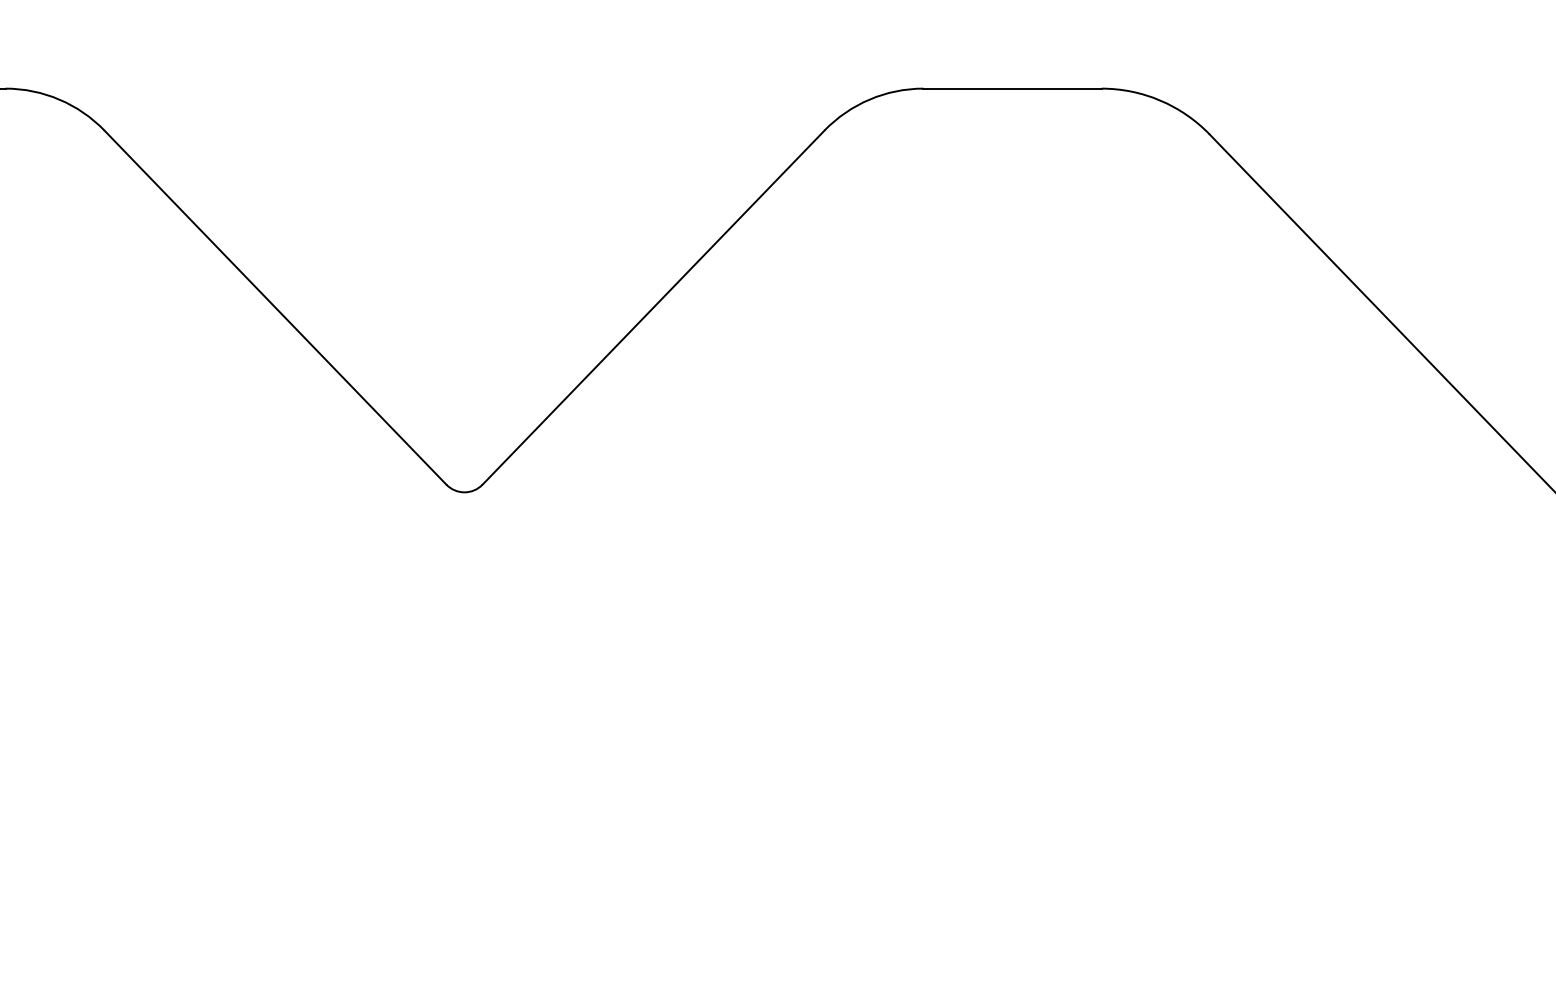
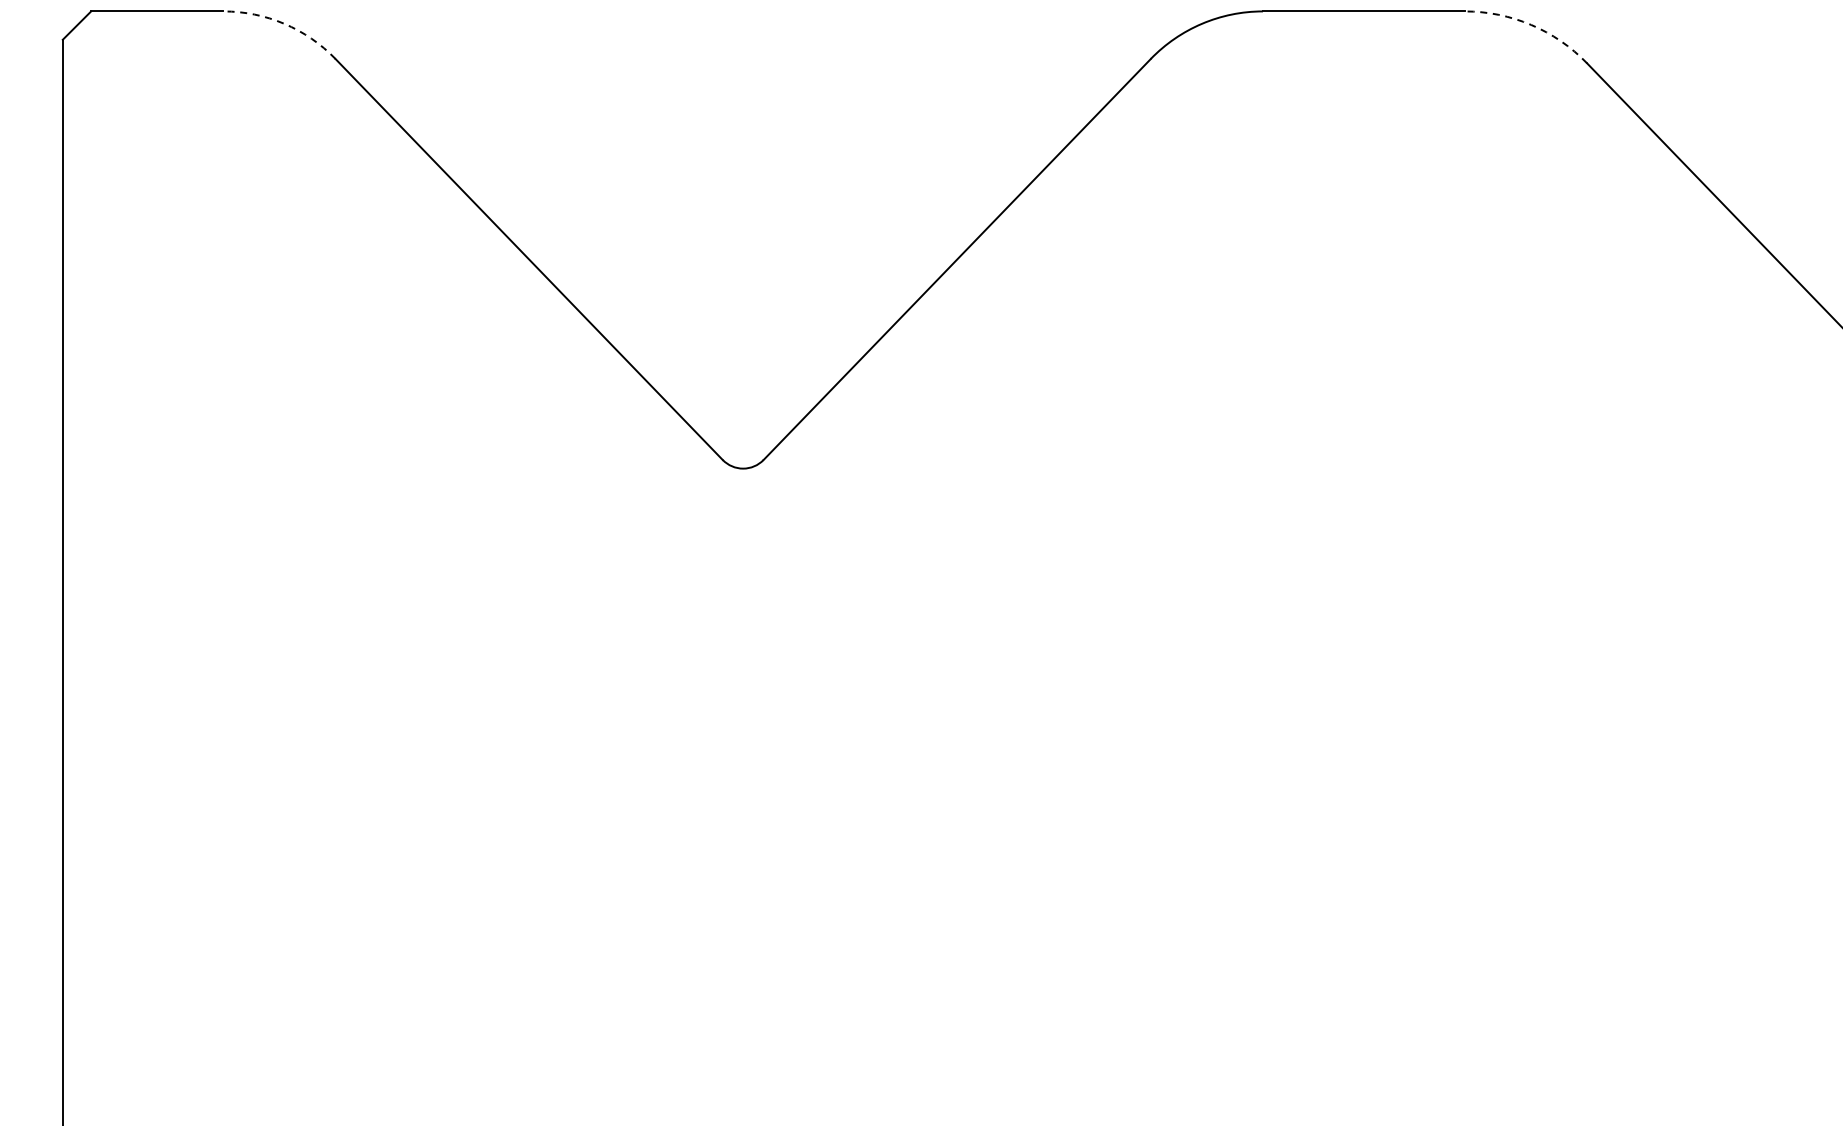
arc: (59, 99) -> (284, 23), solid -> dashed
arc: (1160, 100) -> (1531, 24), solid -> dashed

